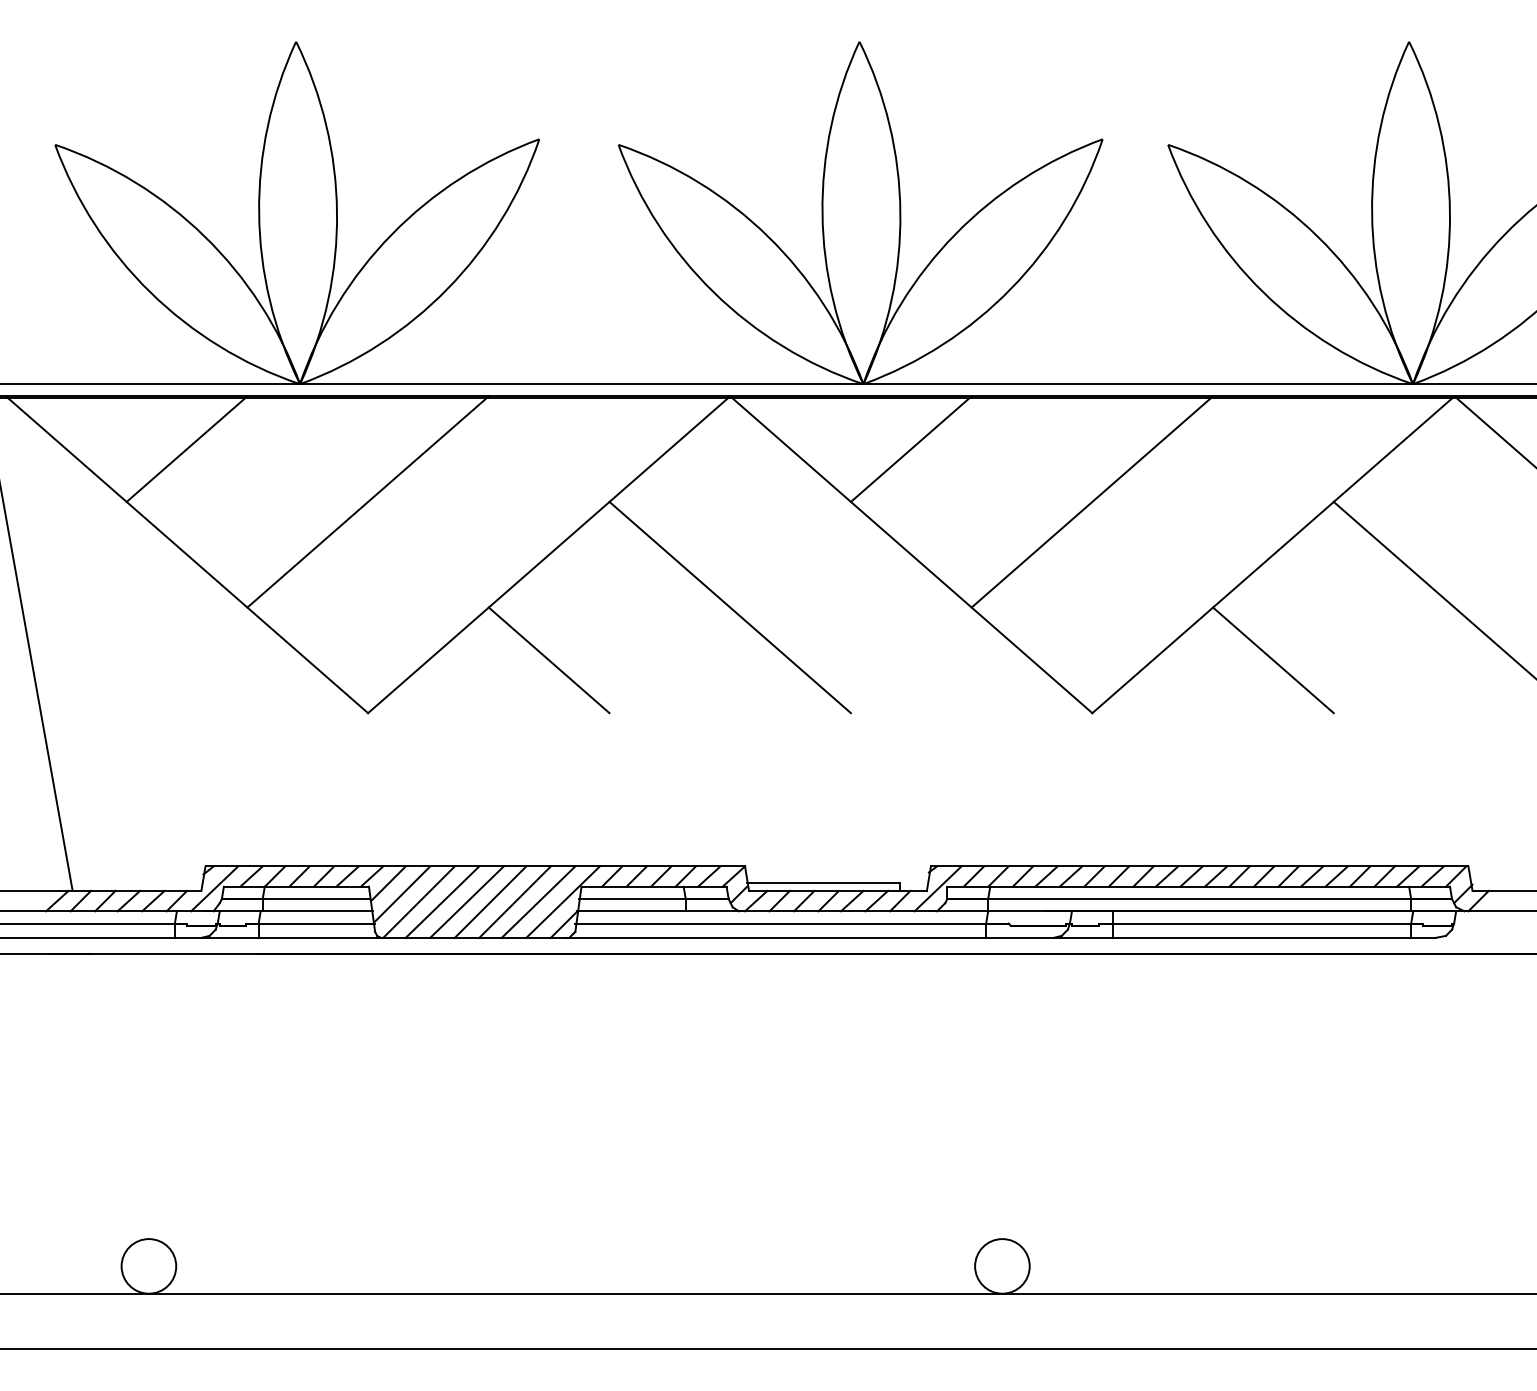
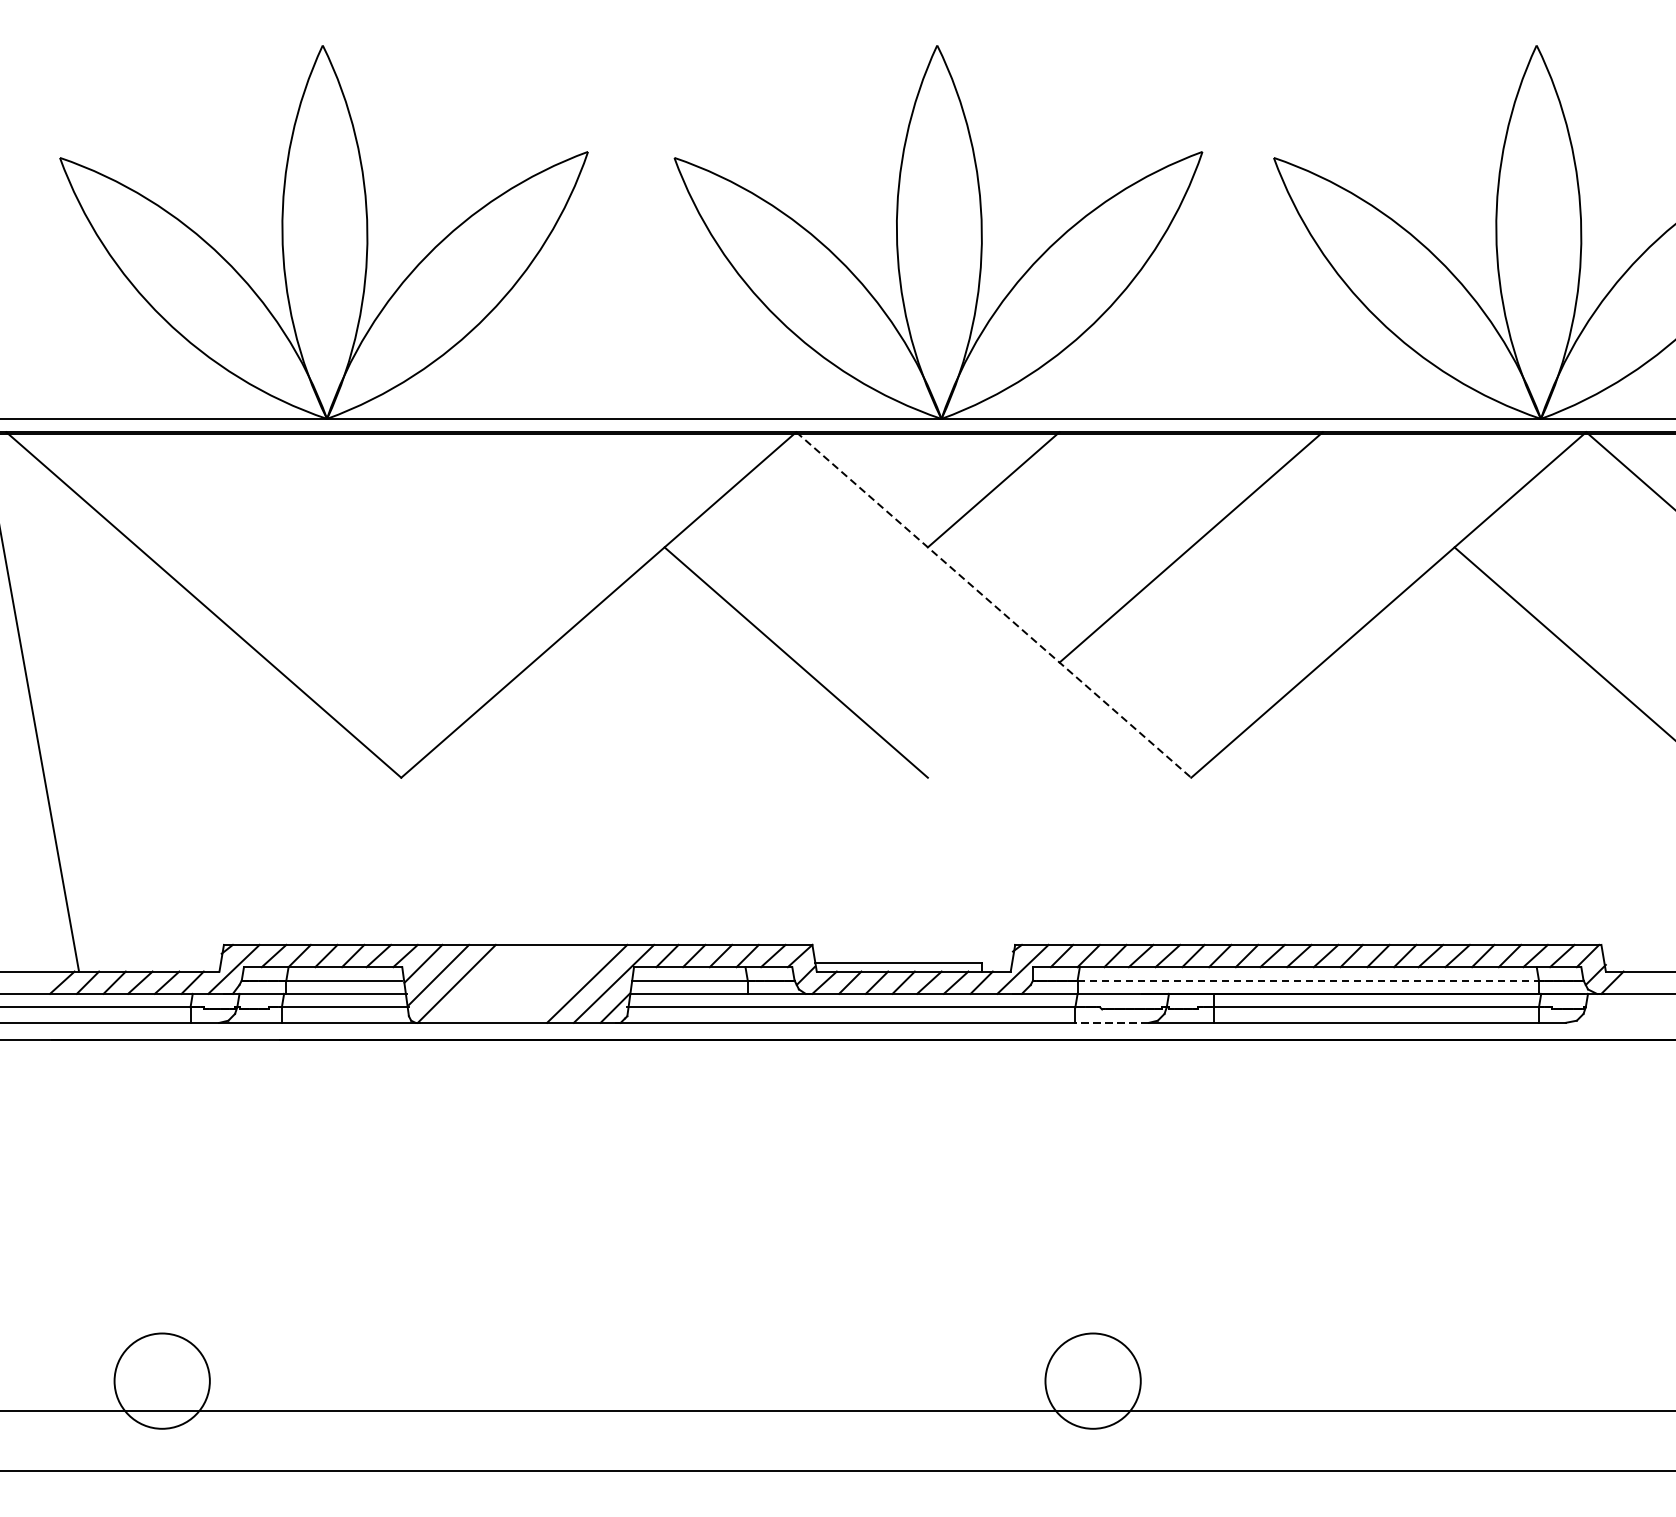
line: (186, 448) -> (203, 489), removed
line: (367, 501) -> (400, 546), removed
line: (911, 554) -> (993, 604), solid -> dashed
line: (548, 660) -> (598, 720), removed
line: (1273, 660) -> (1388, 720), removed
line: (1200, 899) -> (1309, 981), solid -> dashed
line: (442, 901) -> (482, 983), removed
line: (466, 901) -> (508, 983), removed
line: (490, 901) -> (534, 983), removed
line: (514, 901) -> (560, 983), removed
line: (1019, 937) -> (1111, 1022), solid -> dashed
circle: (148, 1266) -> (161, 1381), size x1.6
circle: (1002, 1266) -> (1093, 1381), size x1.6

